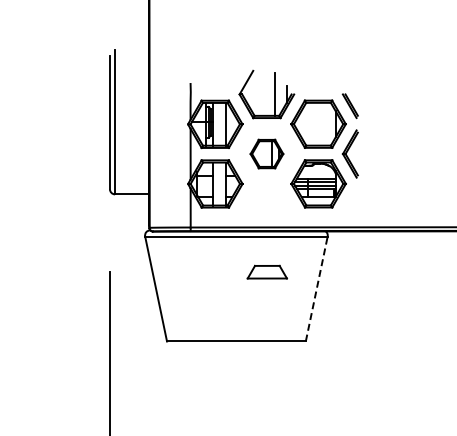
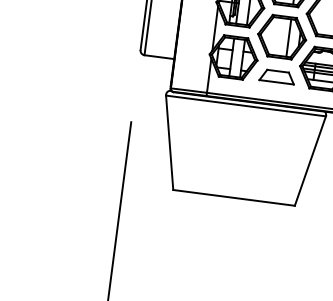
part: (266, 153) -> (281, 36), size x1.67
part: (266, 271) -> (276, 76), moved
line: (316, 289) -> (310, 161), dashed -> solid

